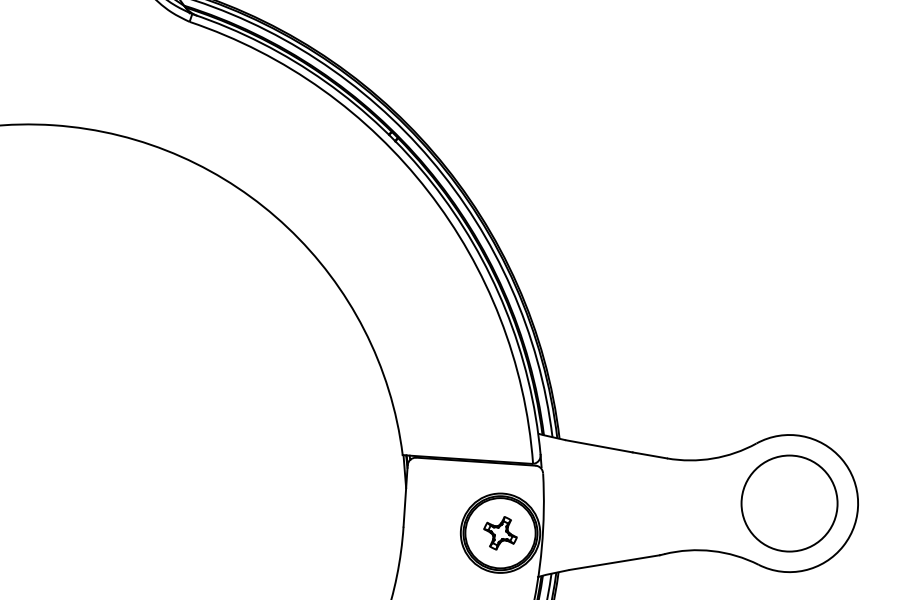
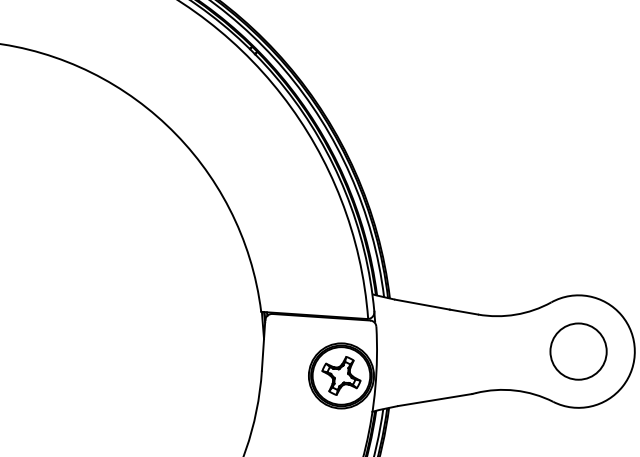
circle: (789, 503) -> (578, 351), size x0.71
part: (500, 533) -> (341, 376), size x1.43

